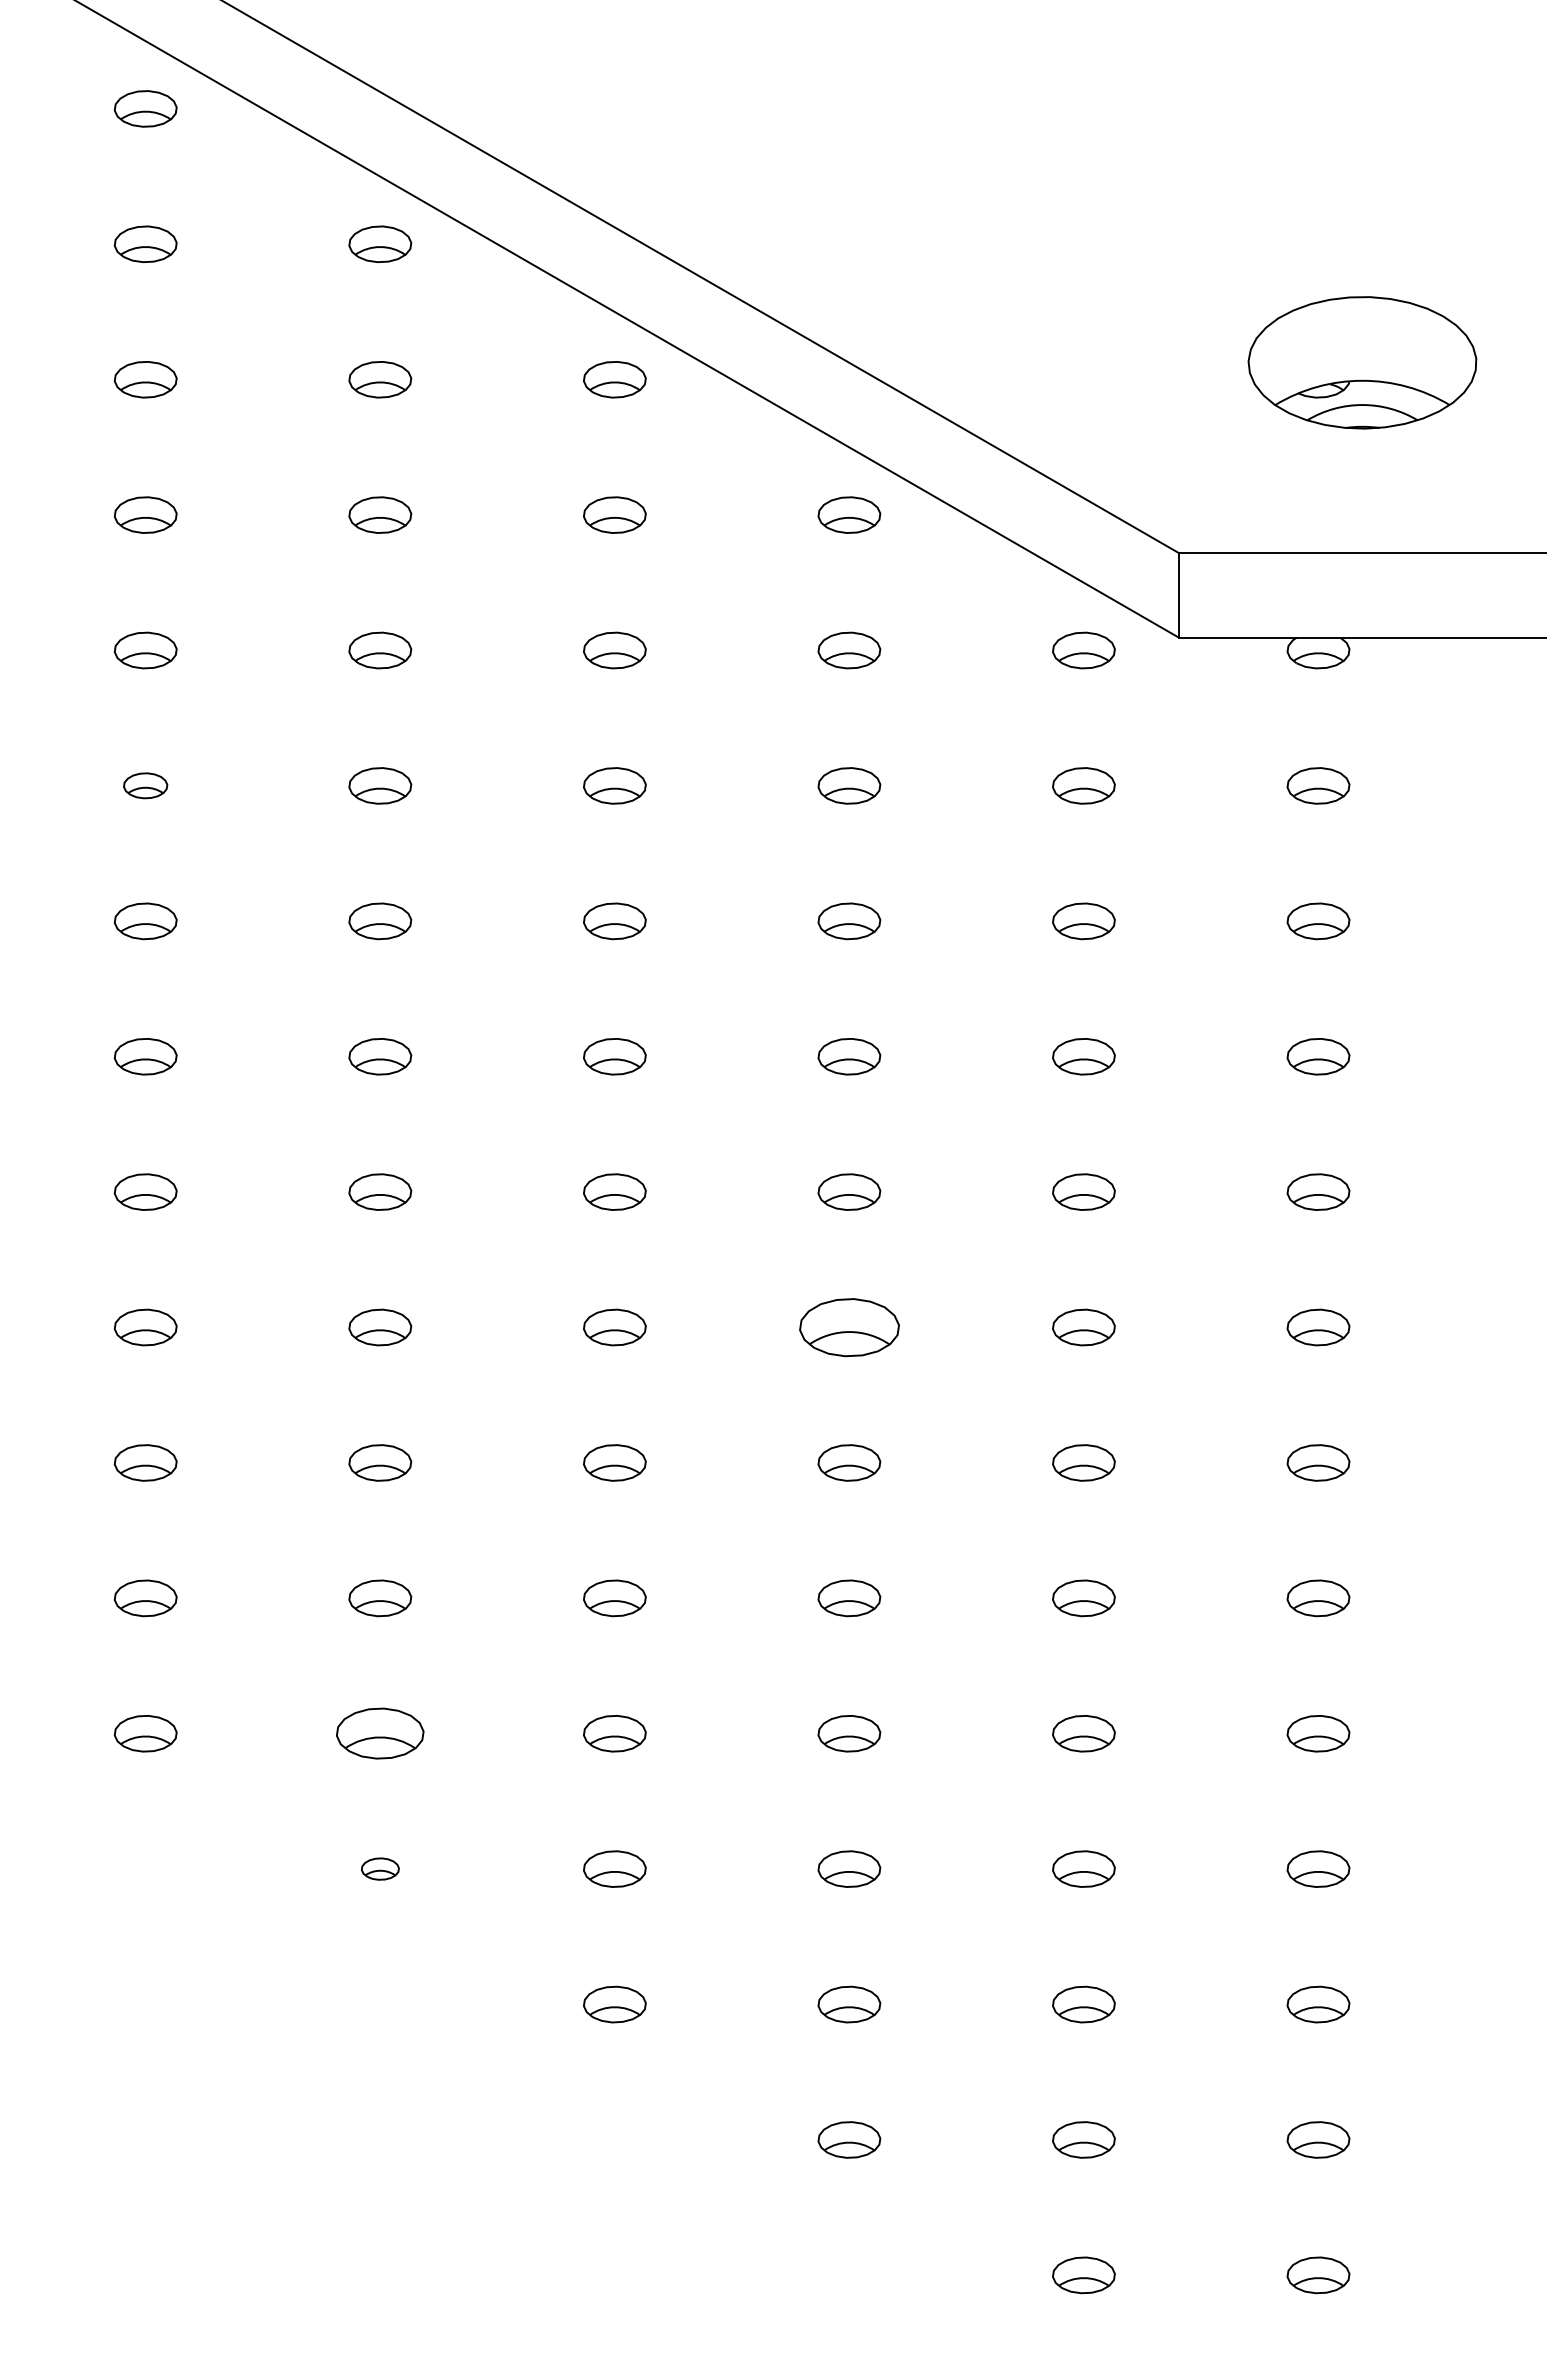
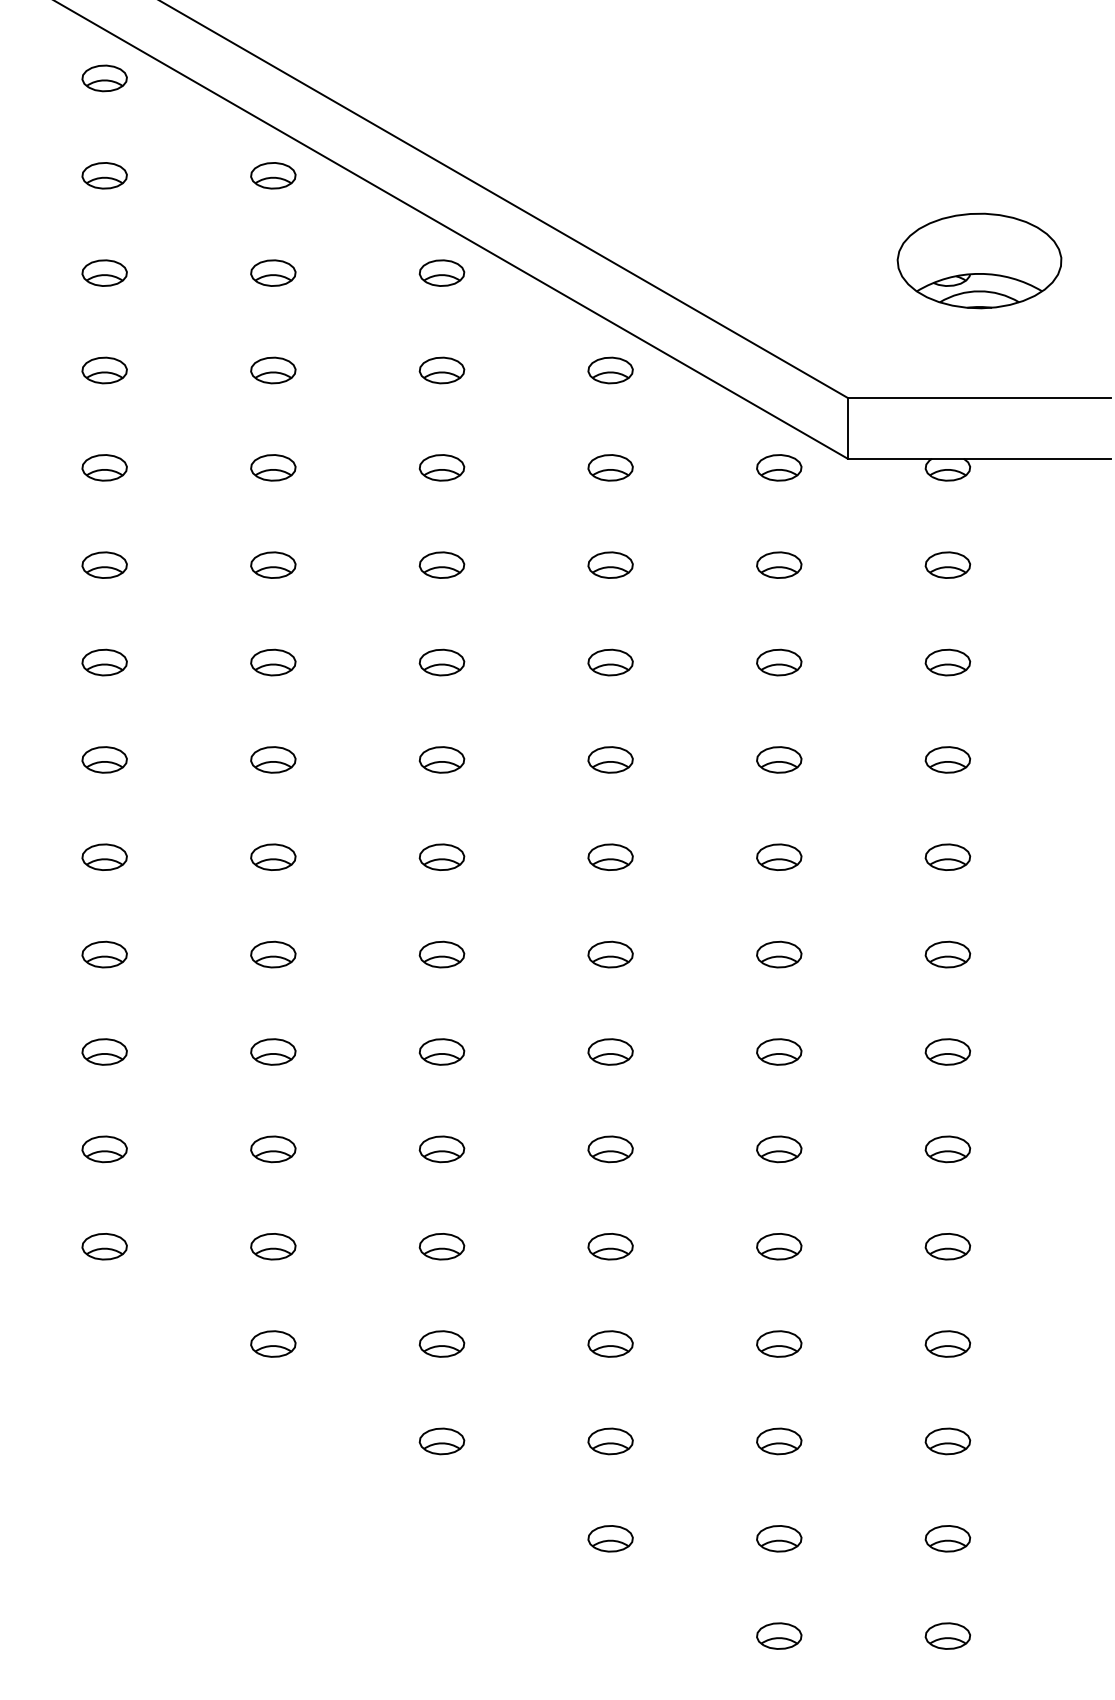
part: (145, 784) -> (104, 564), size x1.43
part: (849, 1327) -> (610, 954), size x0.62
part: (380, 1733) -> (273, 1246), size x0.71
part: (380, 1868) -> (273, 1343), size x1.67

